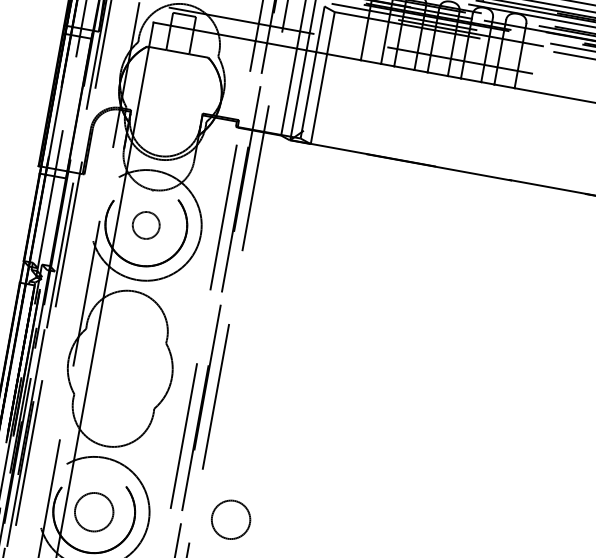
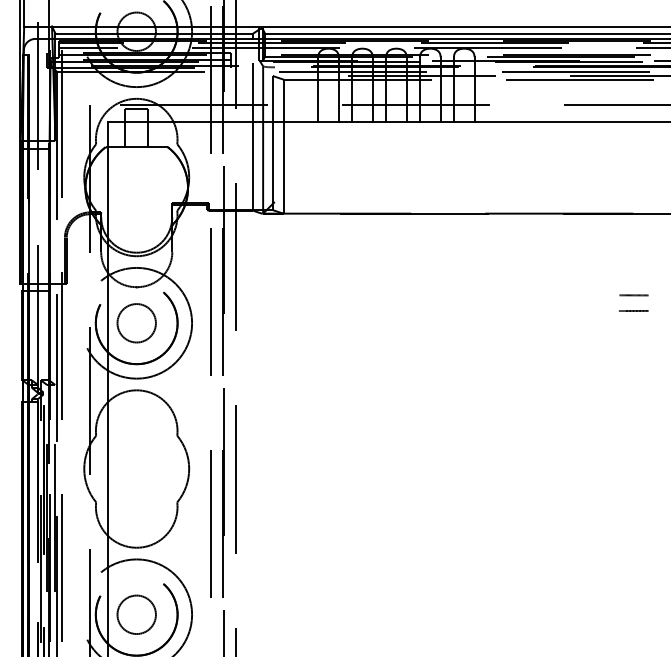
circle: (146, 225) -> (136, 323), size x1.43
circle: (230, 519) -> (272, 597), removed

